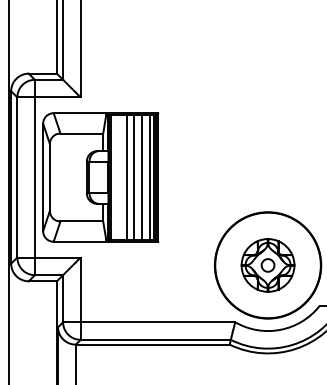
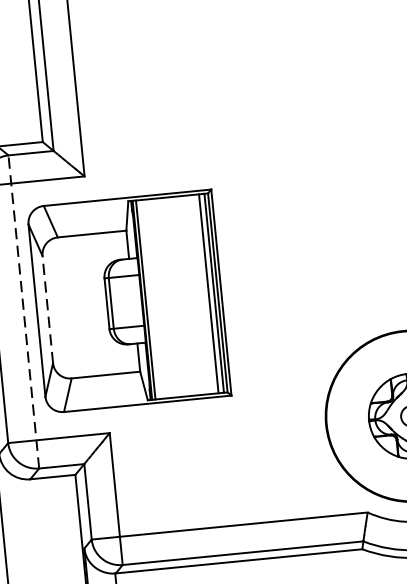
line: (49, 176) -> (47, 308), solid -> dashed
line: (34, 177) -> (23, 312), solid -> dashed
line: (127, 177) -> (172, 297), removed
line: (133, 177) -> (181, 296), removed
line: (141, 177) -> (194, 295), removed

